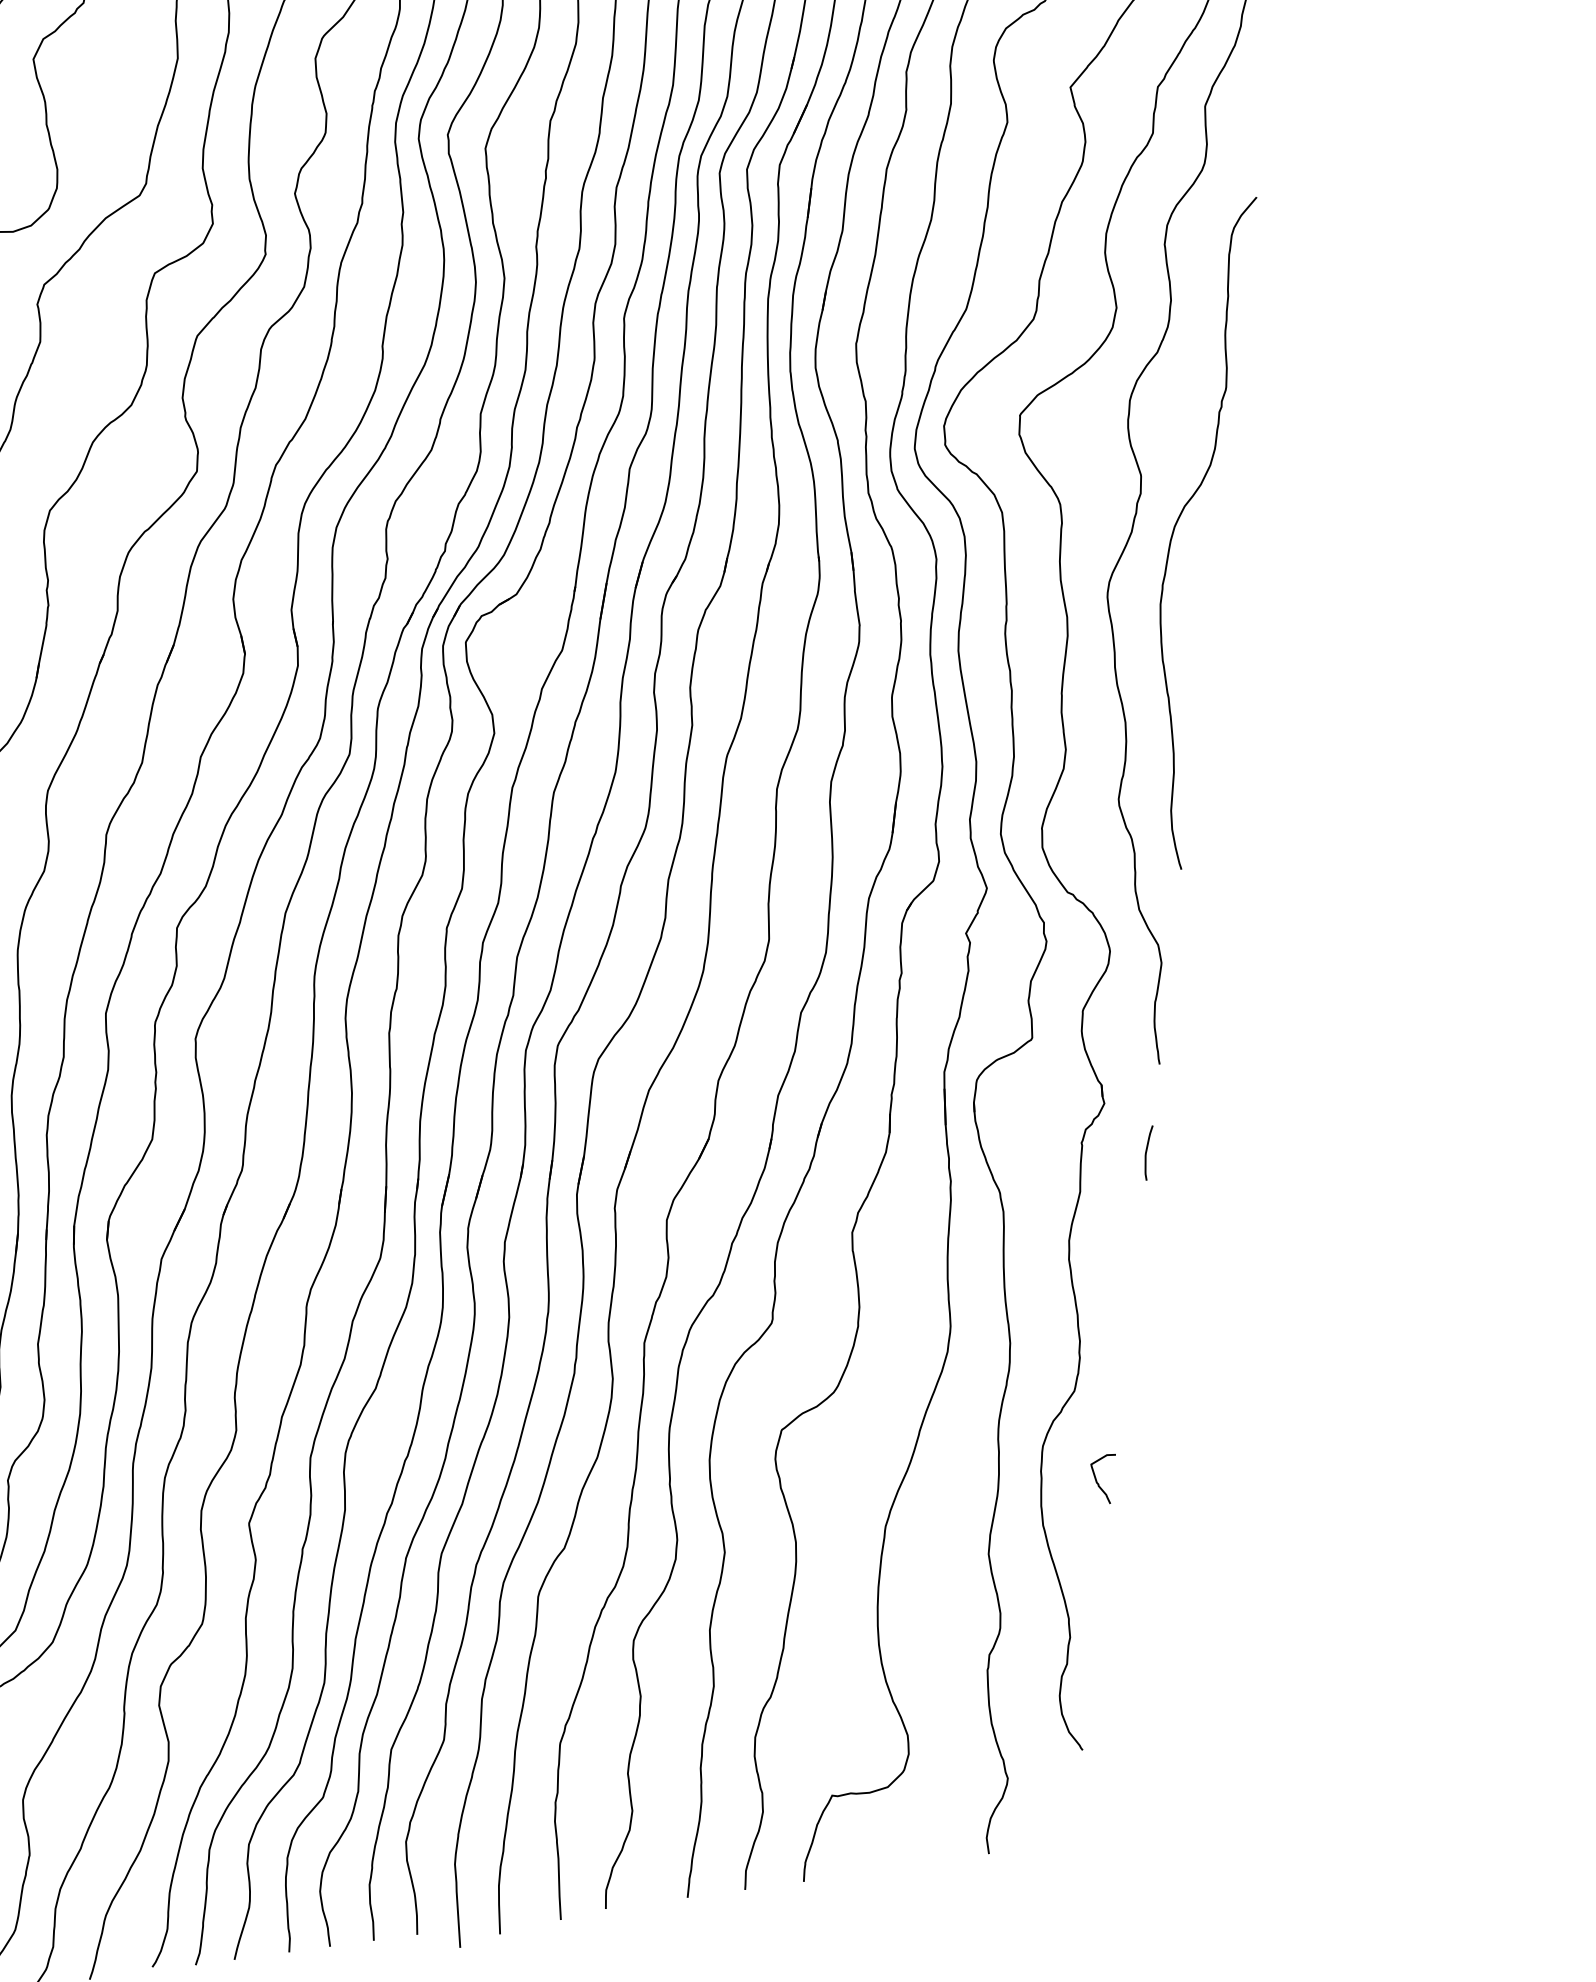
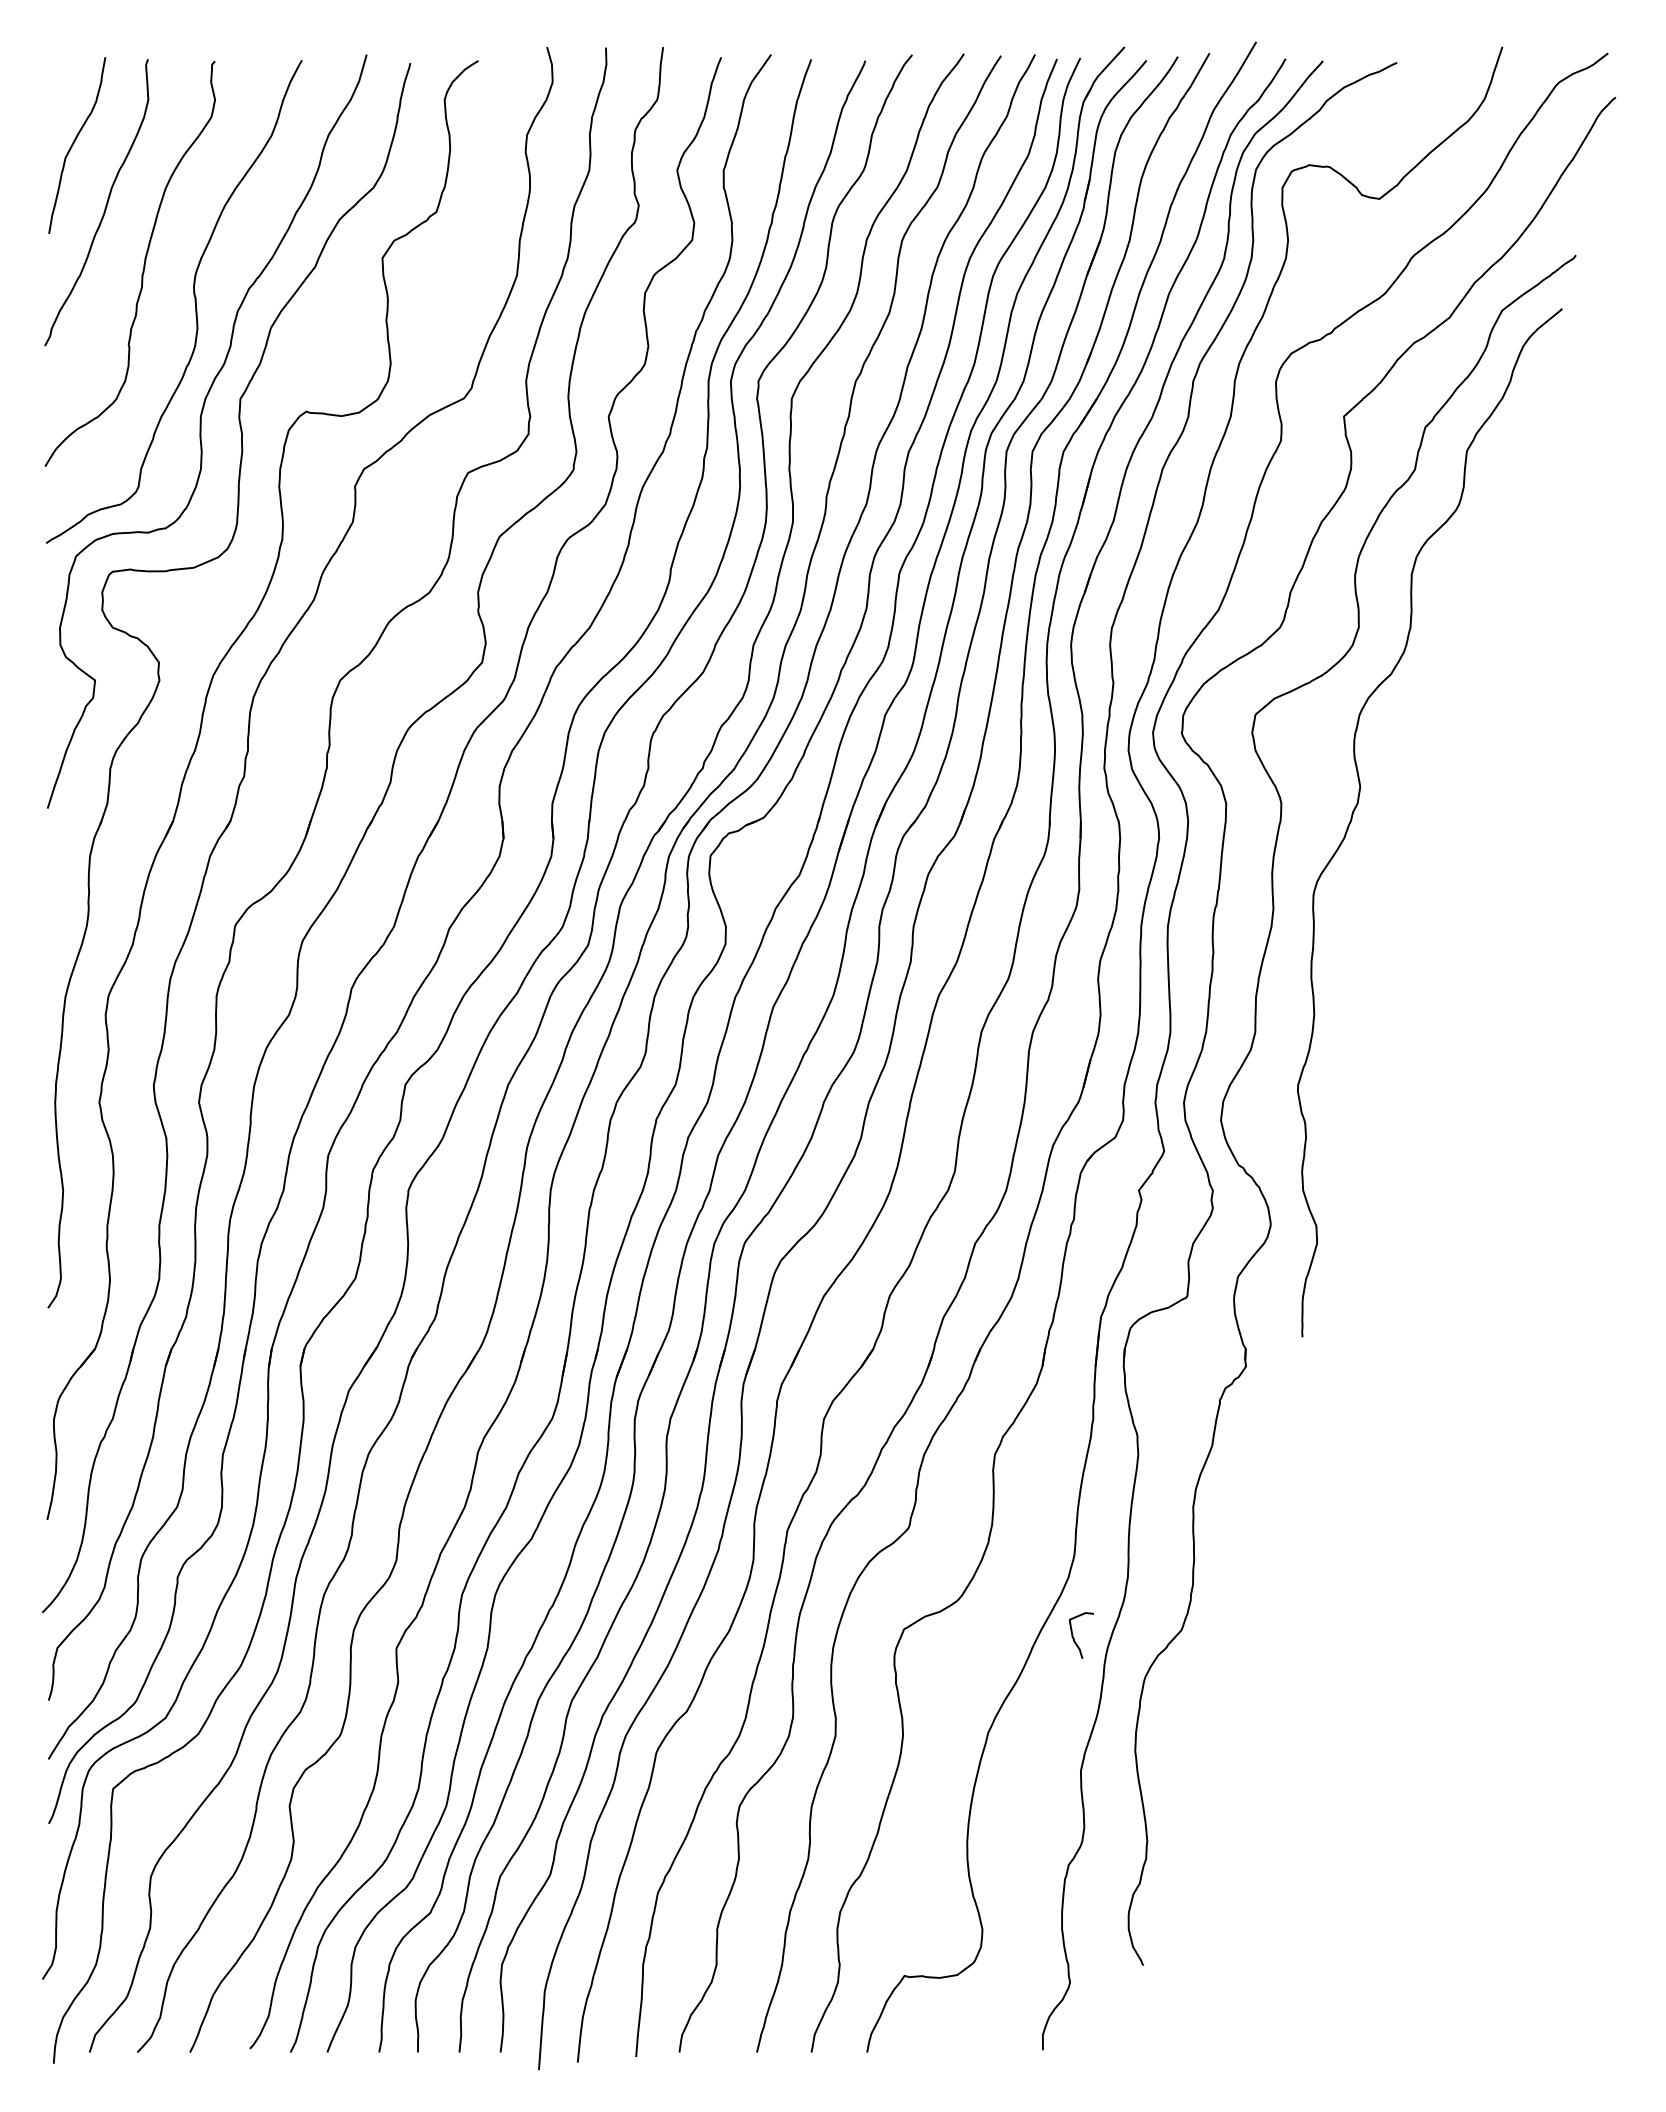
curve: (1181, 515) -> (1392, 829), removed
curve: (1147, 1153) -> (1279, 1418), removed
curve: (1098, 1483) -> (1074, 1638), moved

